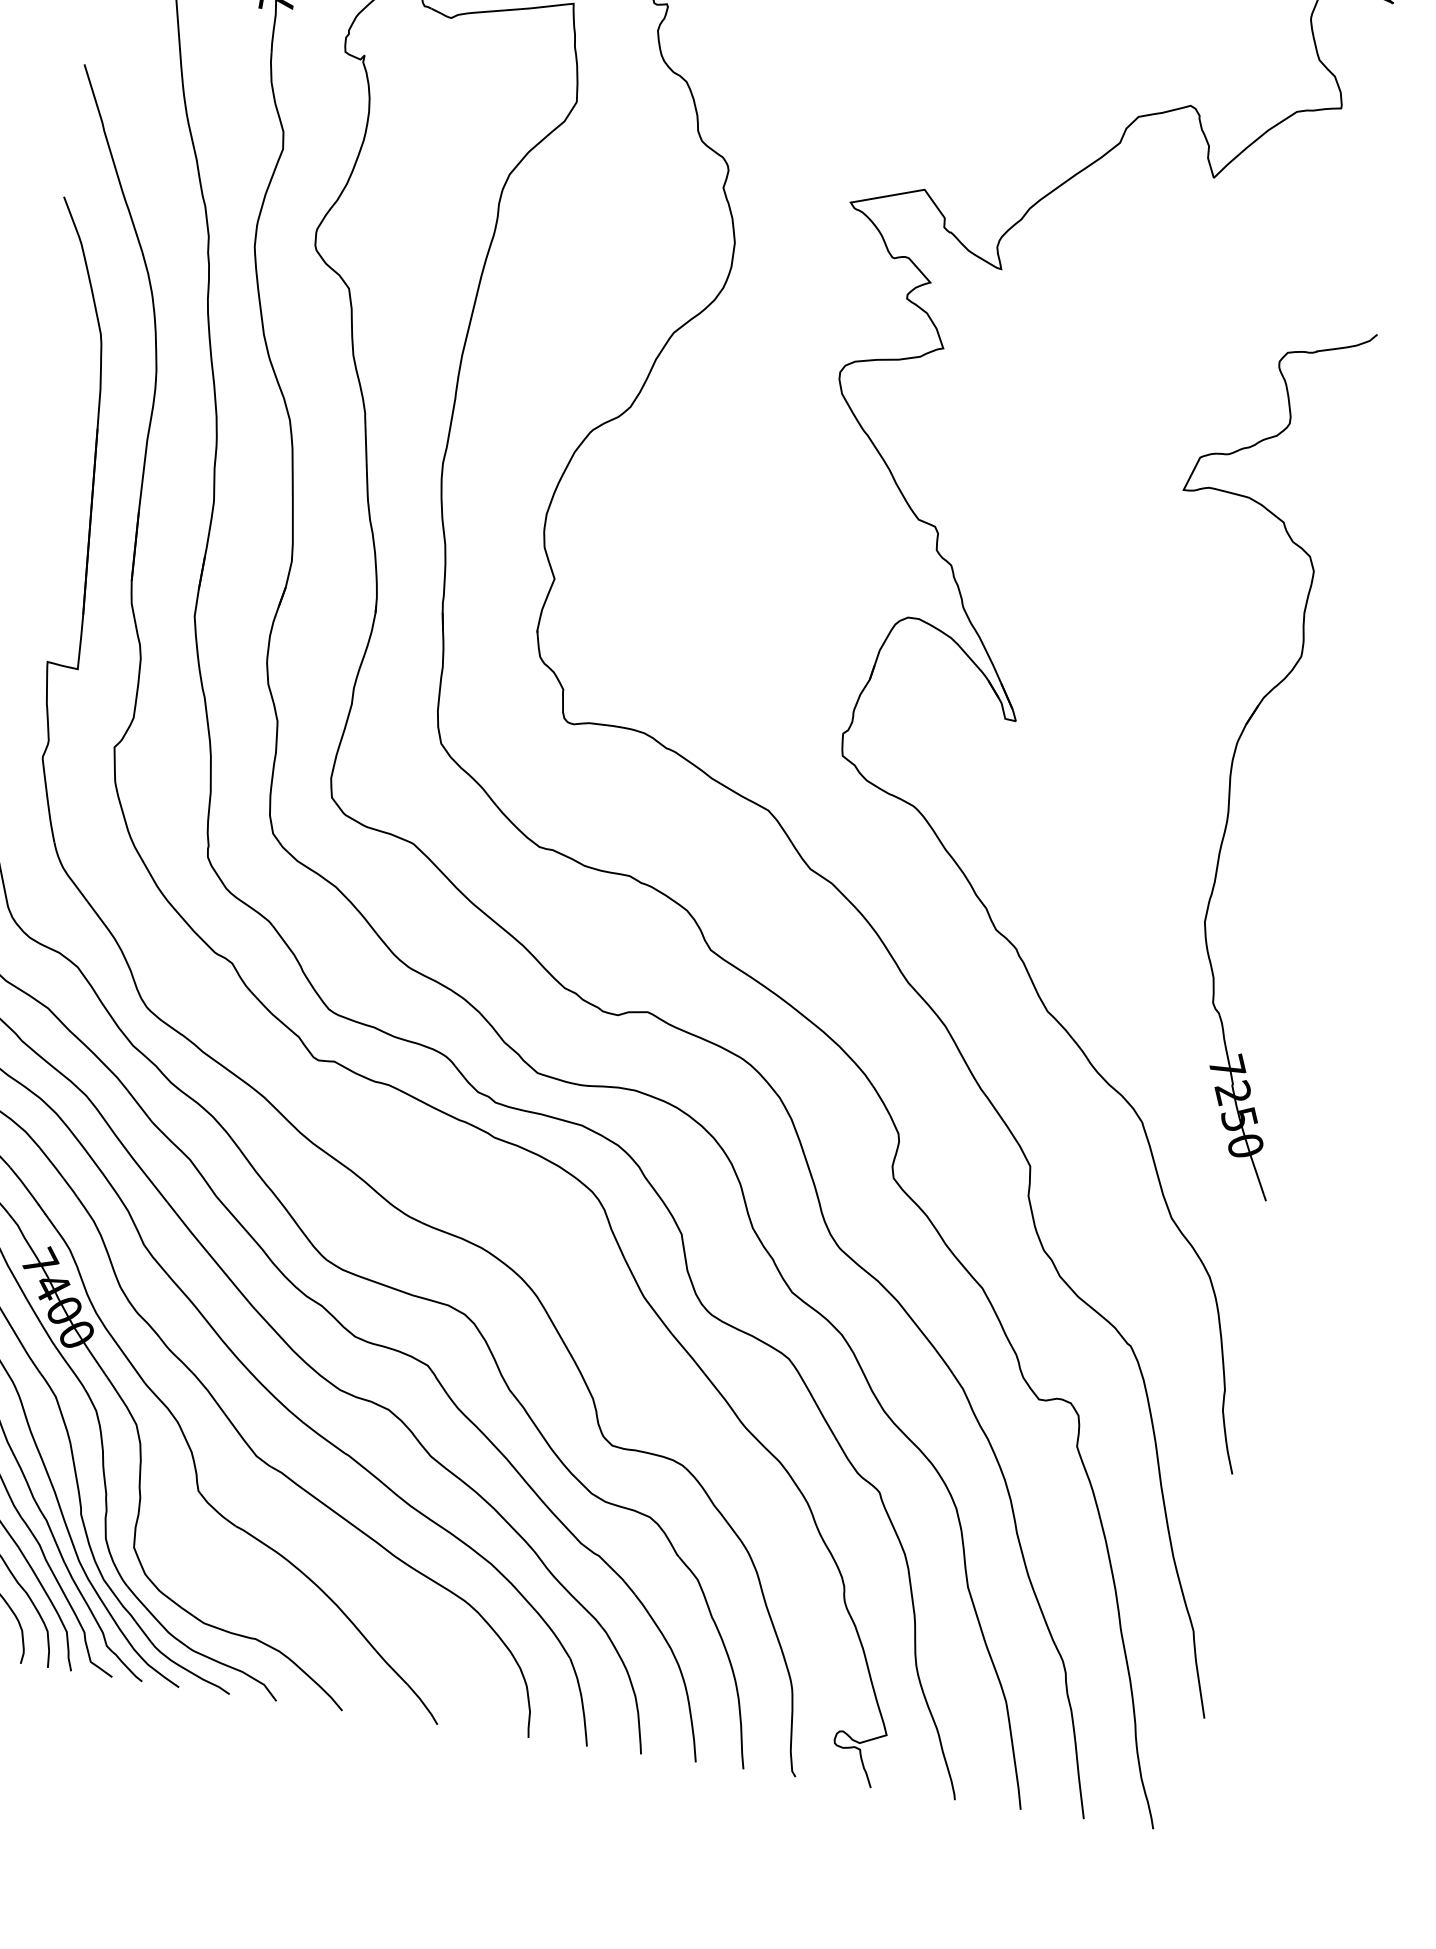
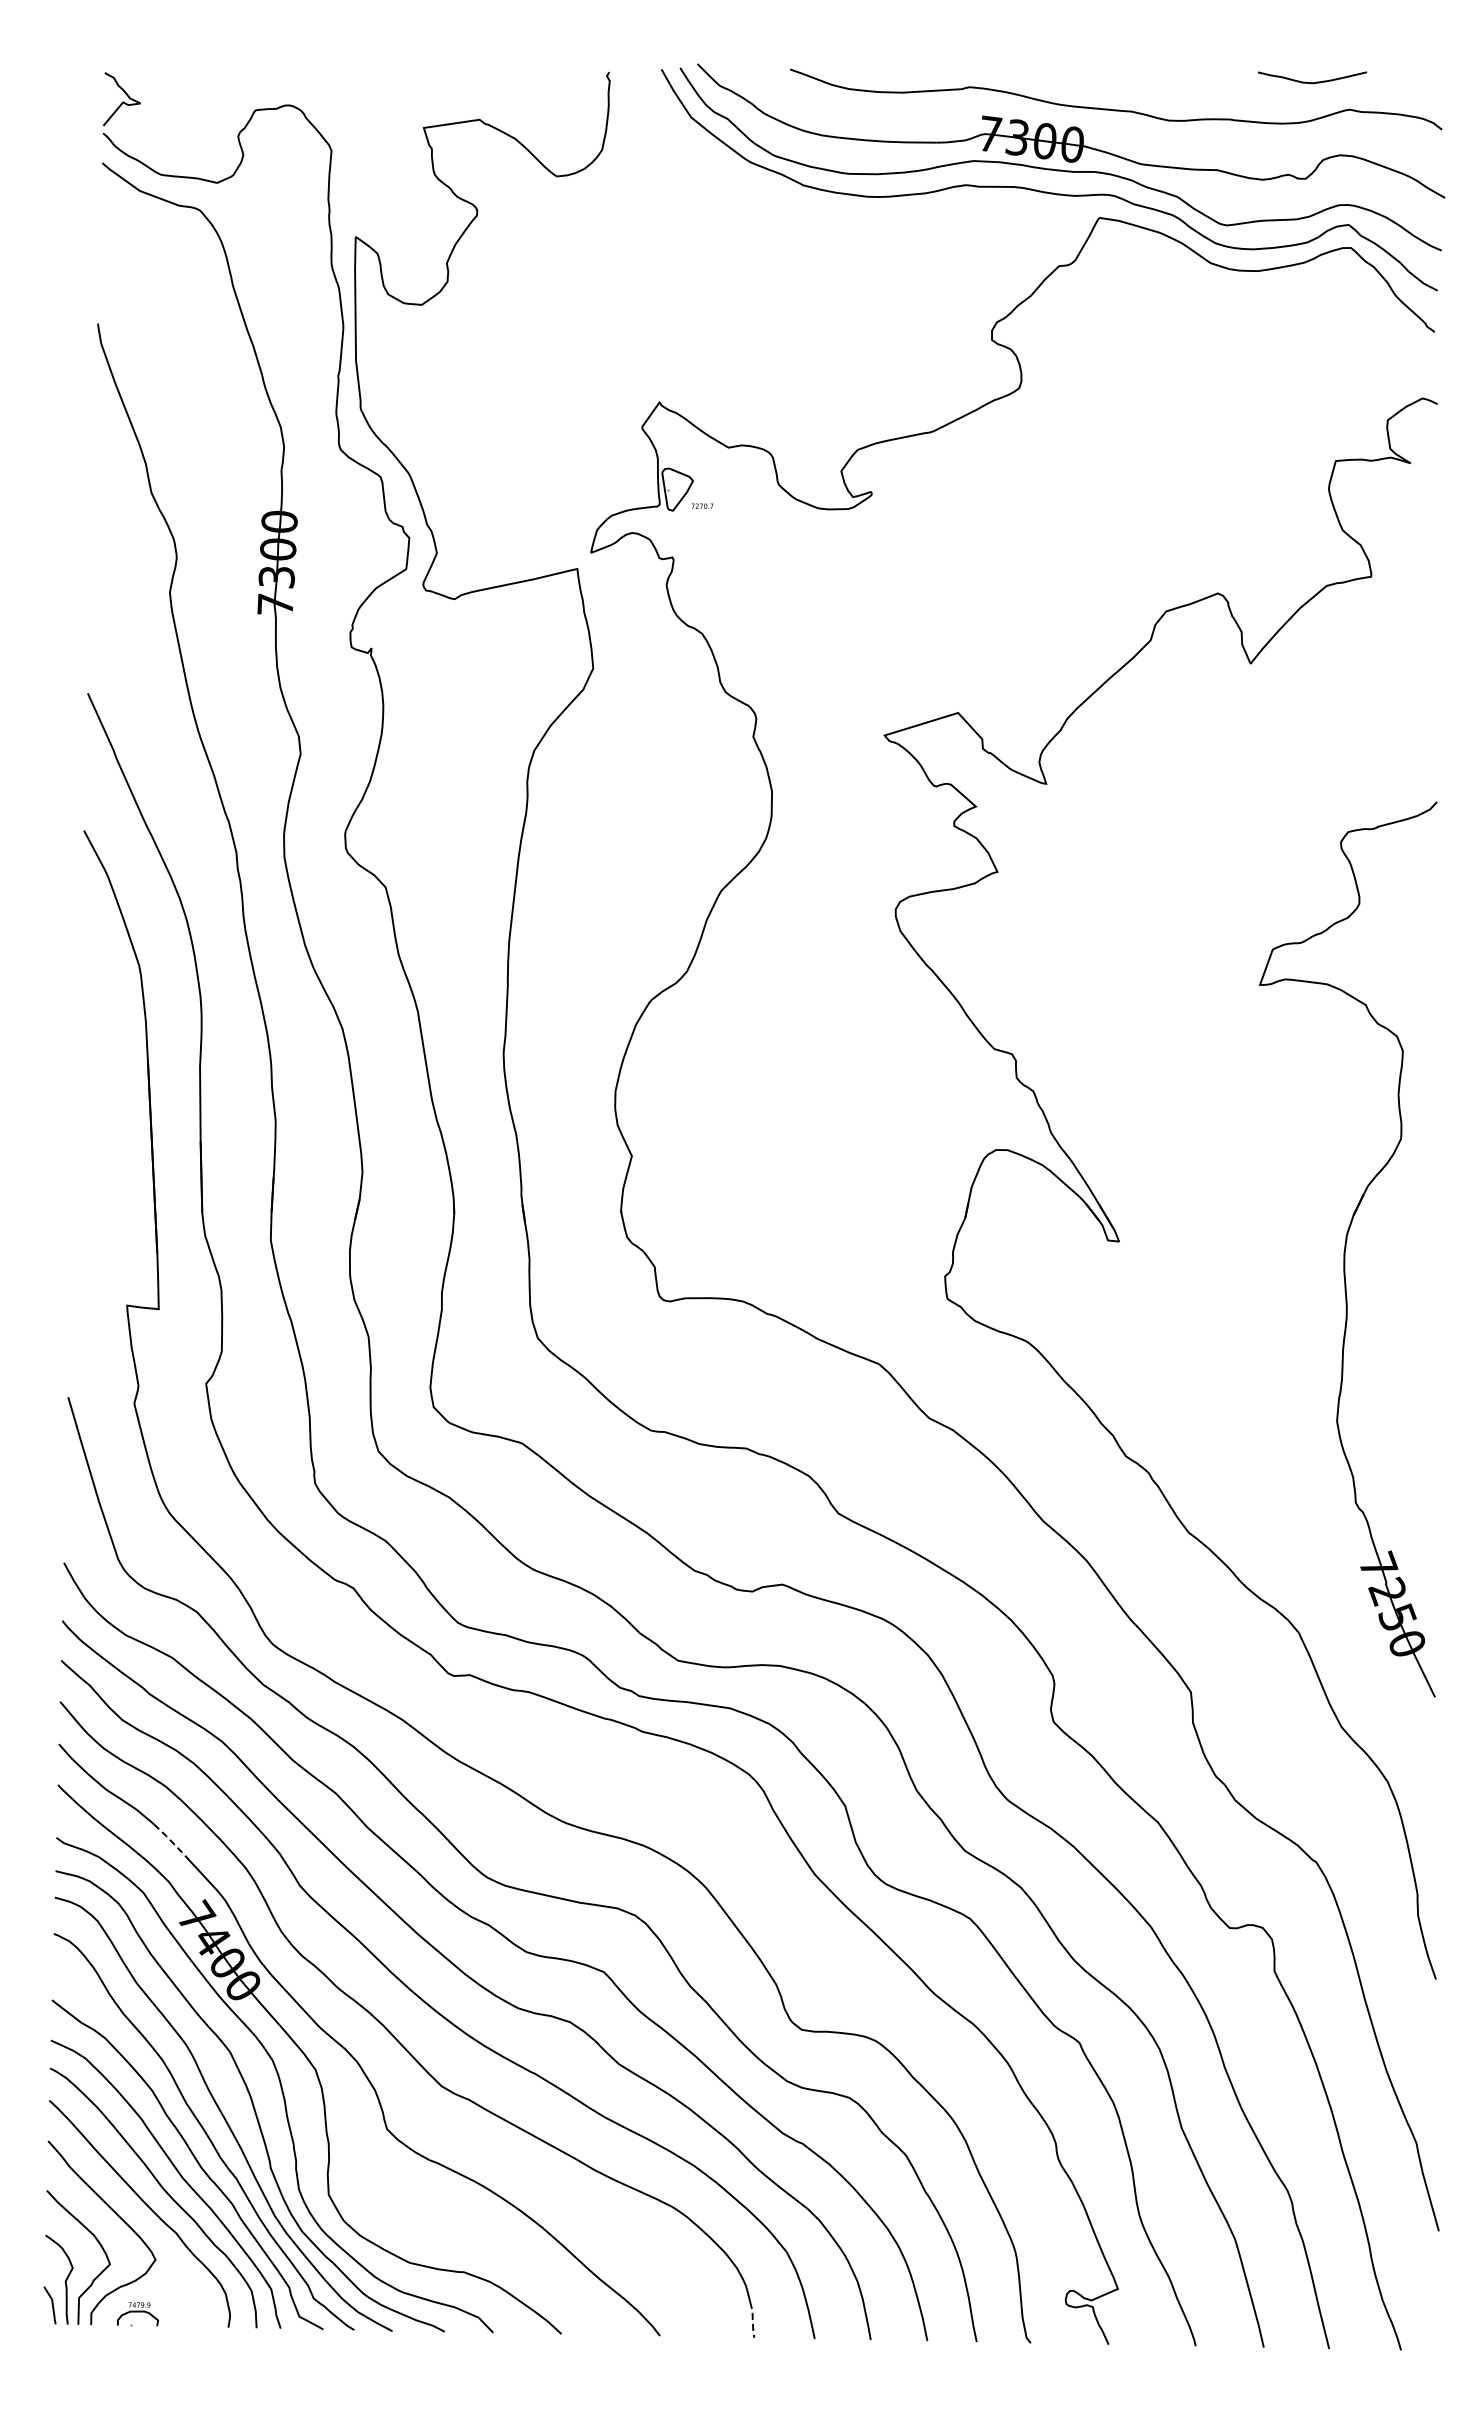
line: (25, 1186) -> (171, 1841), solid -> dashed
line: (529, 1720) -> (752, 2319), solid -> dashed

